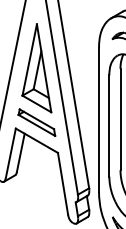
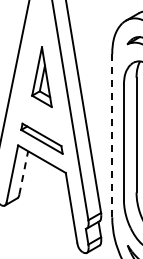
part: (36, 67) -> (41, 76), size x0.6
line: (99, 119) -> (112, 135), solid -> dashed
line: (20, 152) -> (23, 172), solid -> dashed

